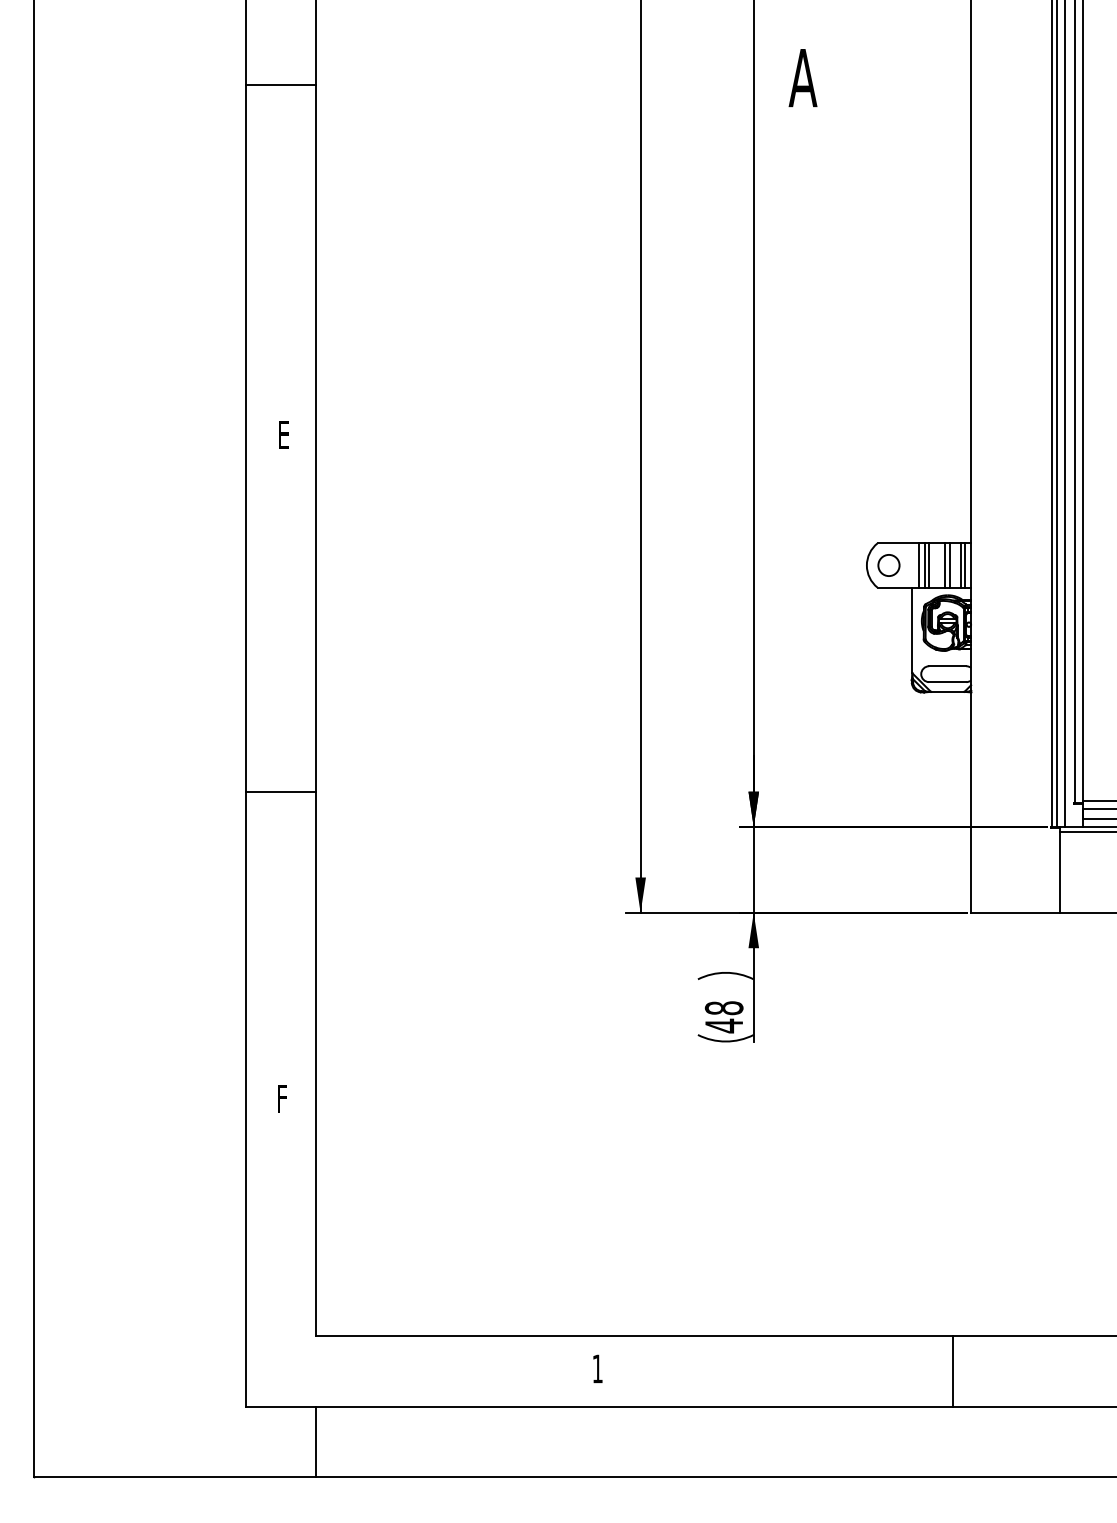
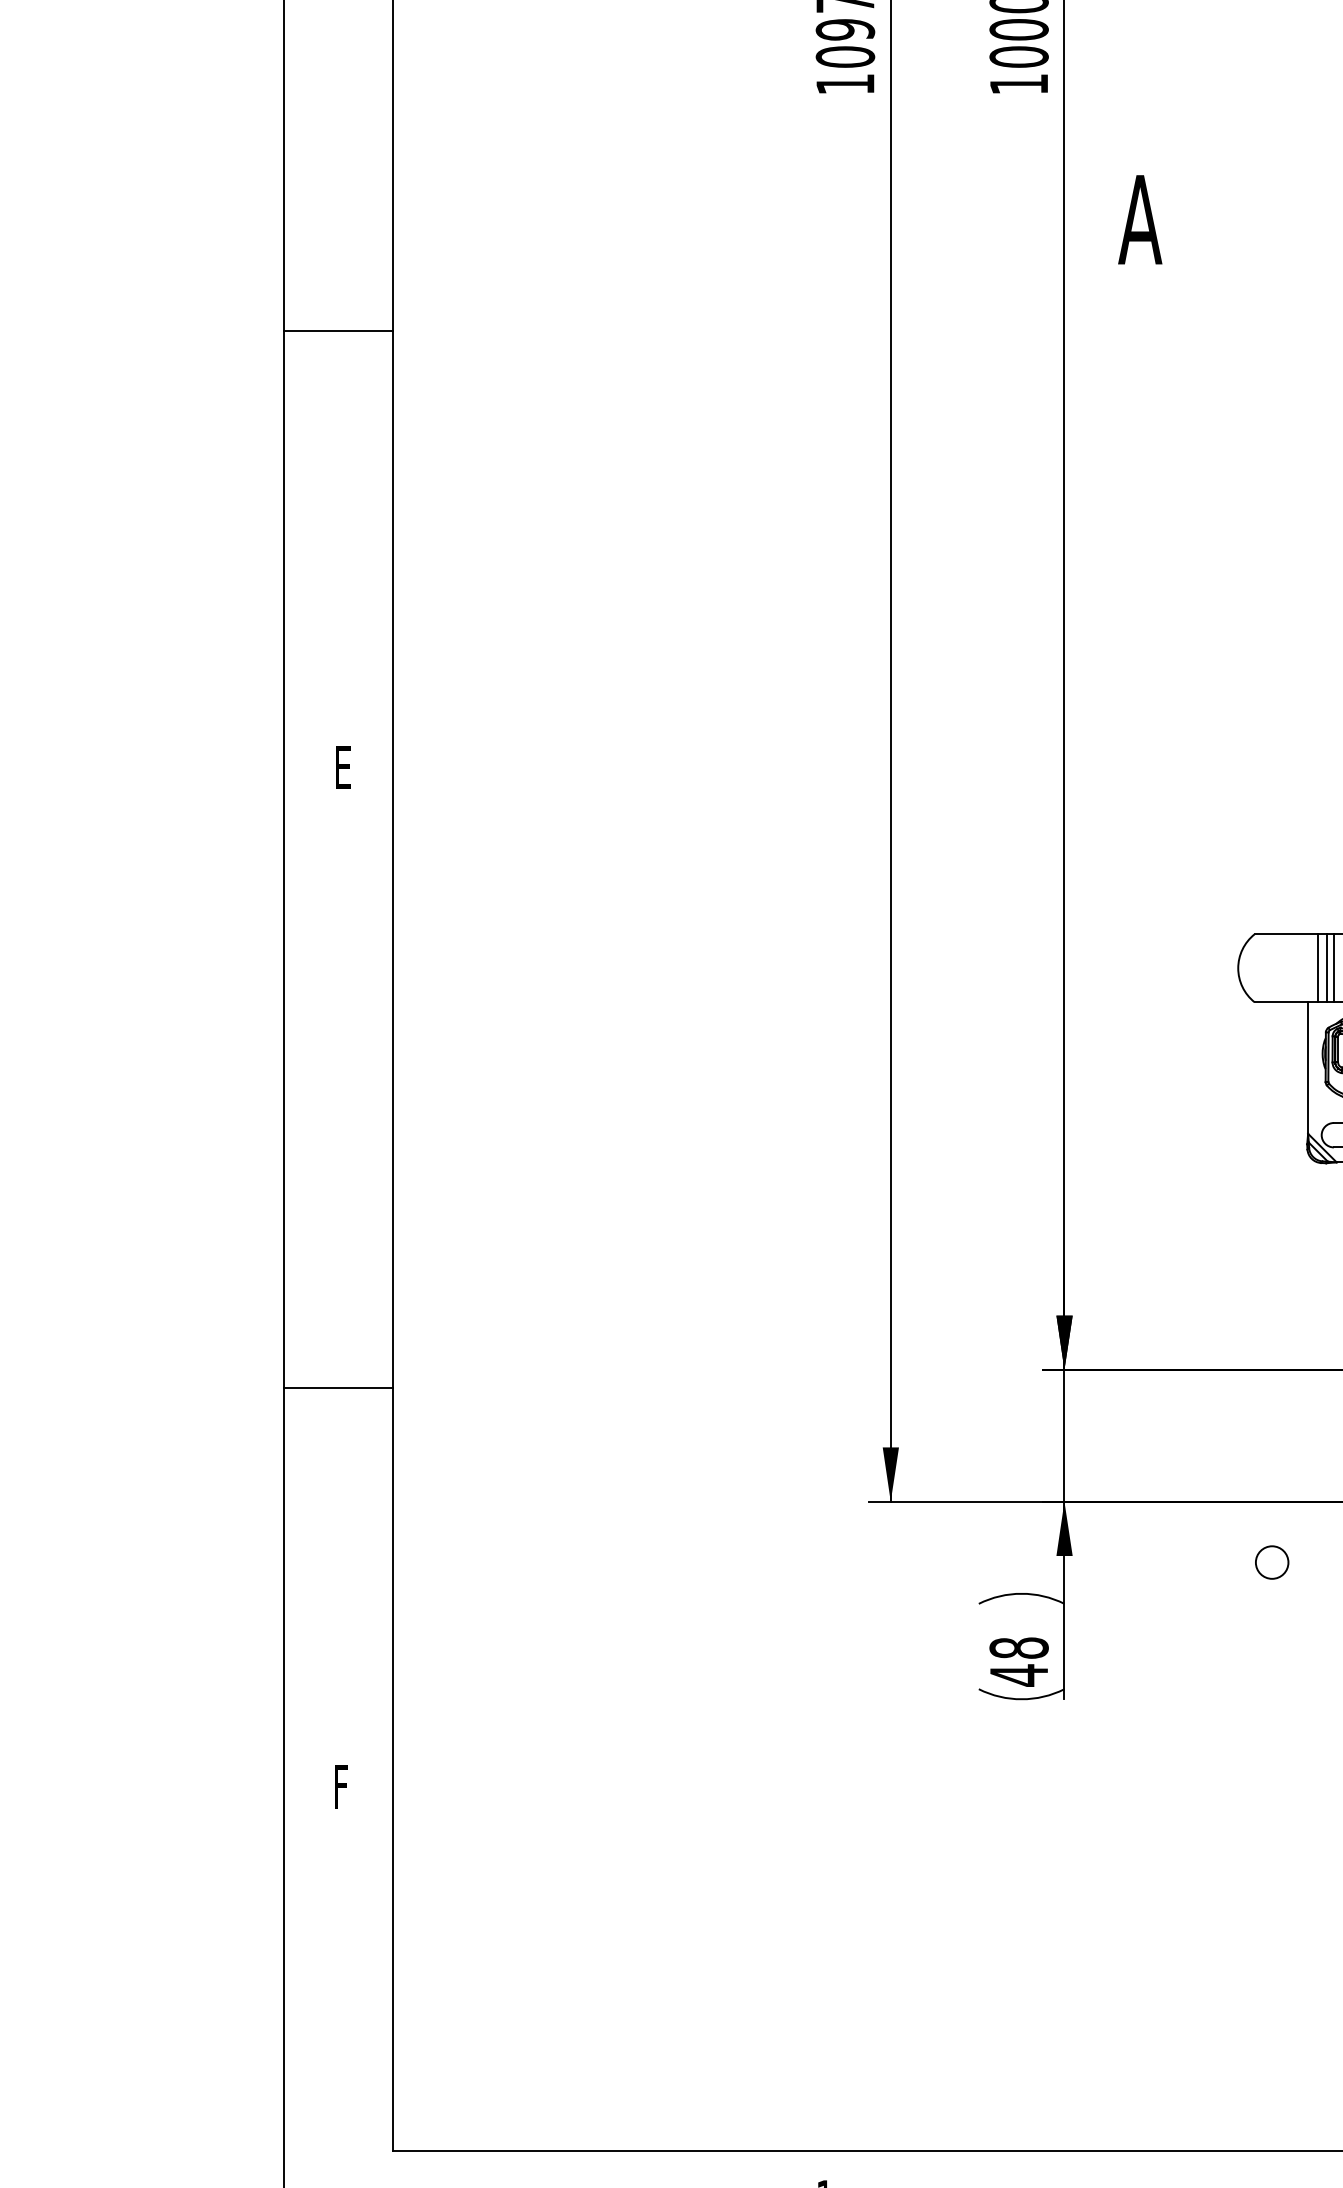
line: (280, 84) -> (337, 331), moved
circle: (888, 565) -> (1271, 1562), moved
line: (280, 791) -> (337, 1387), moved

